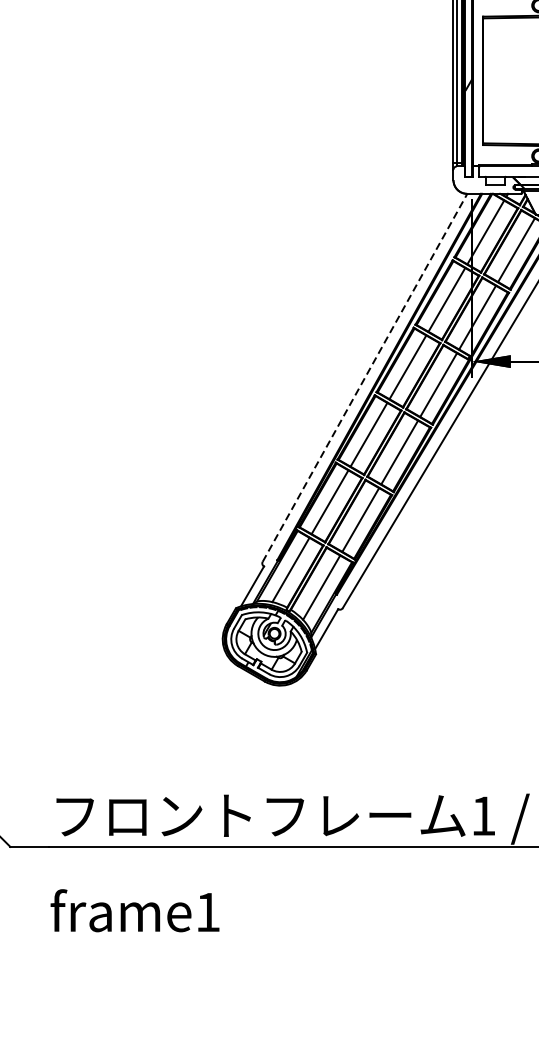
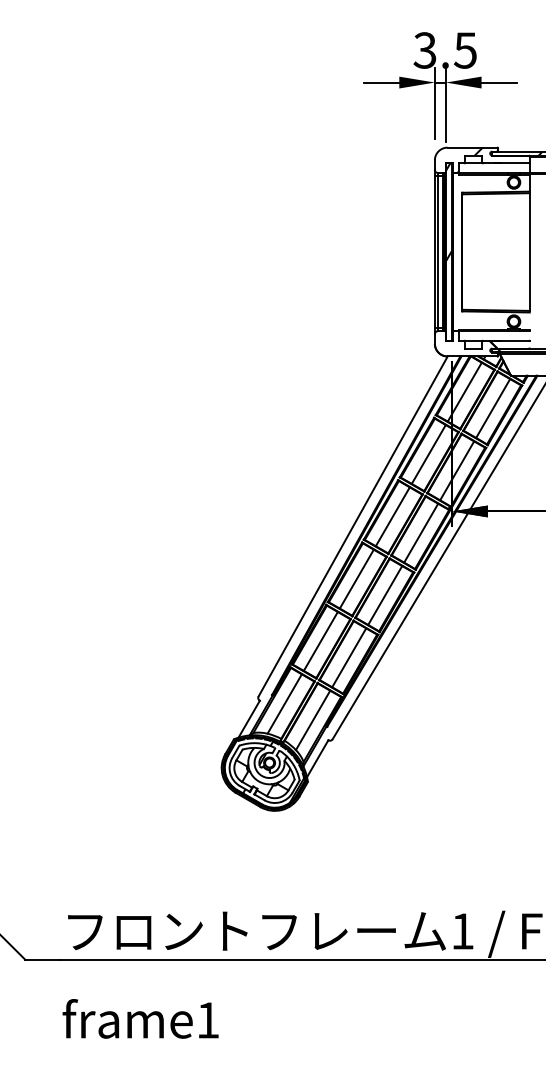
line: (365, 377) -> (353, 526), dashed -> solid

